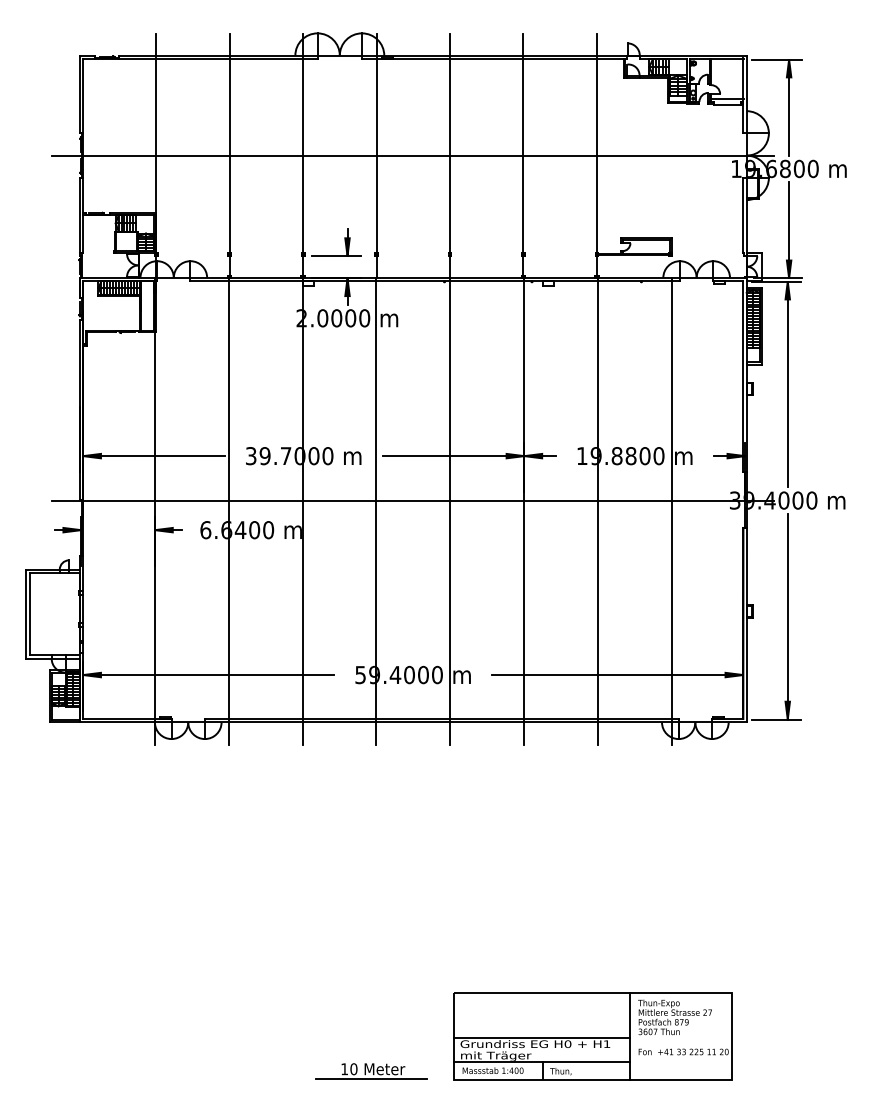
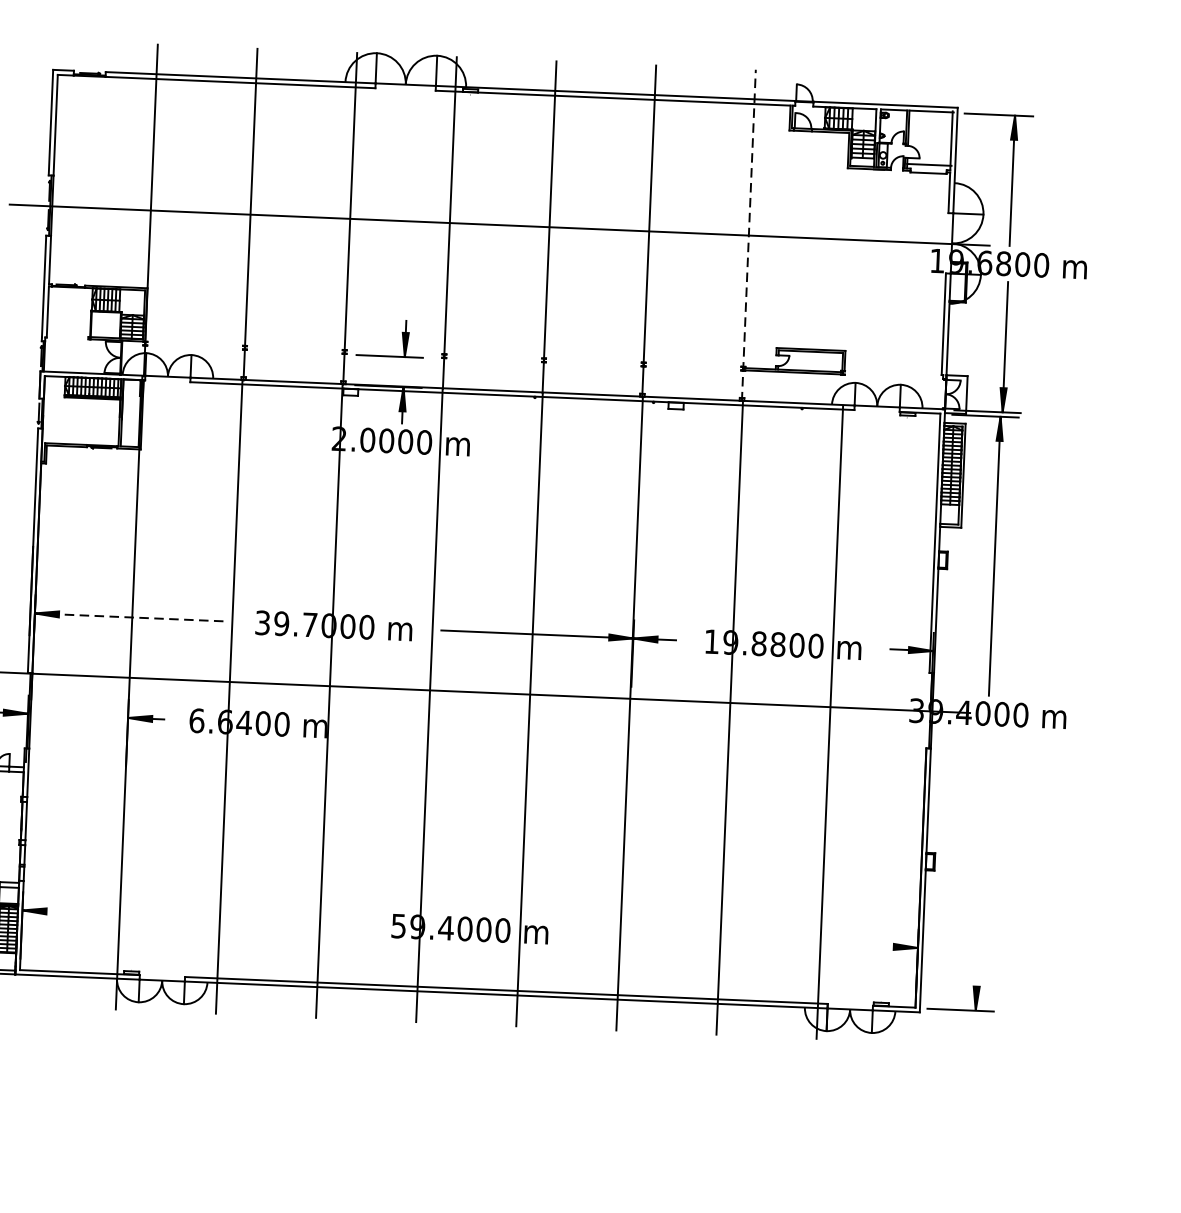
line: (596, 155) -> (748, 234), solid -> dashed
line: (153, 456) -> (130, 617), solid -> dashed
line: (787, 616) -> (981, 871), removed
line: (208, 675) -> (192, 918), removed
line: (617, 675) -> (747, 941), removed

